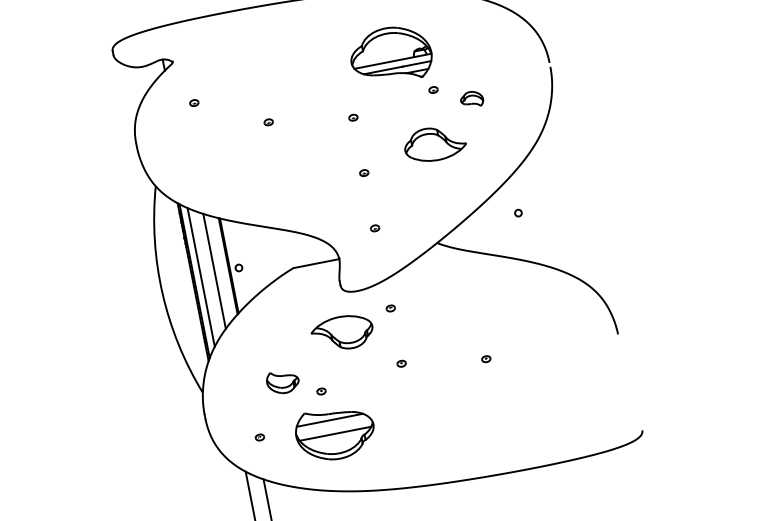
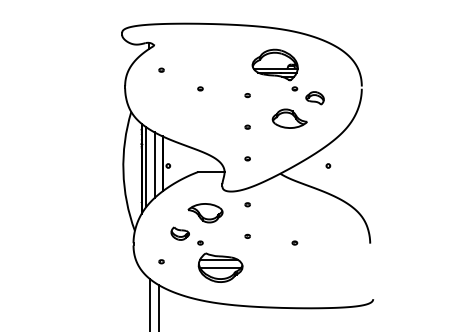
part: (471, 100) -> (314, 98), size x1.43
part: (342, 333) -> (205, 213), moved
part: (335, 433) -> (220, 267), moved

